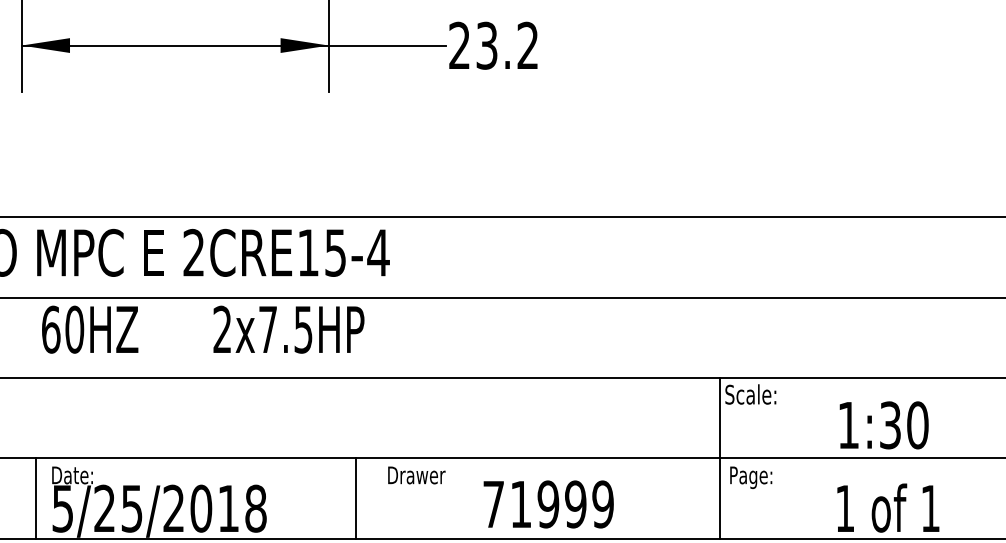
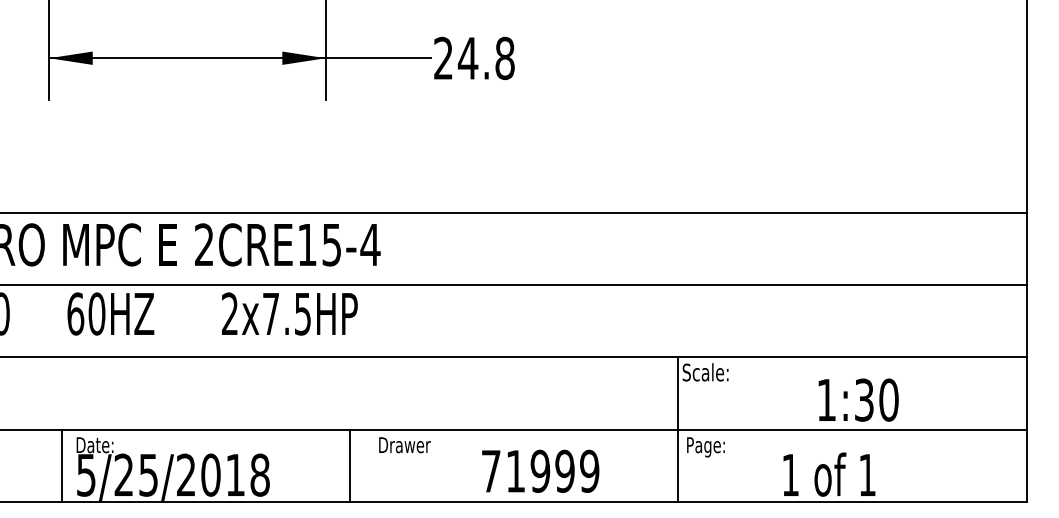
text: (506, 45) -> (485, 58), 23.2 -> 24.8
text: (883, 424) -> (858, 399), moved
text: (548, 503) -> (540, 470), moved

